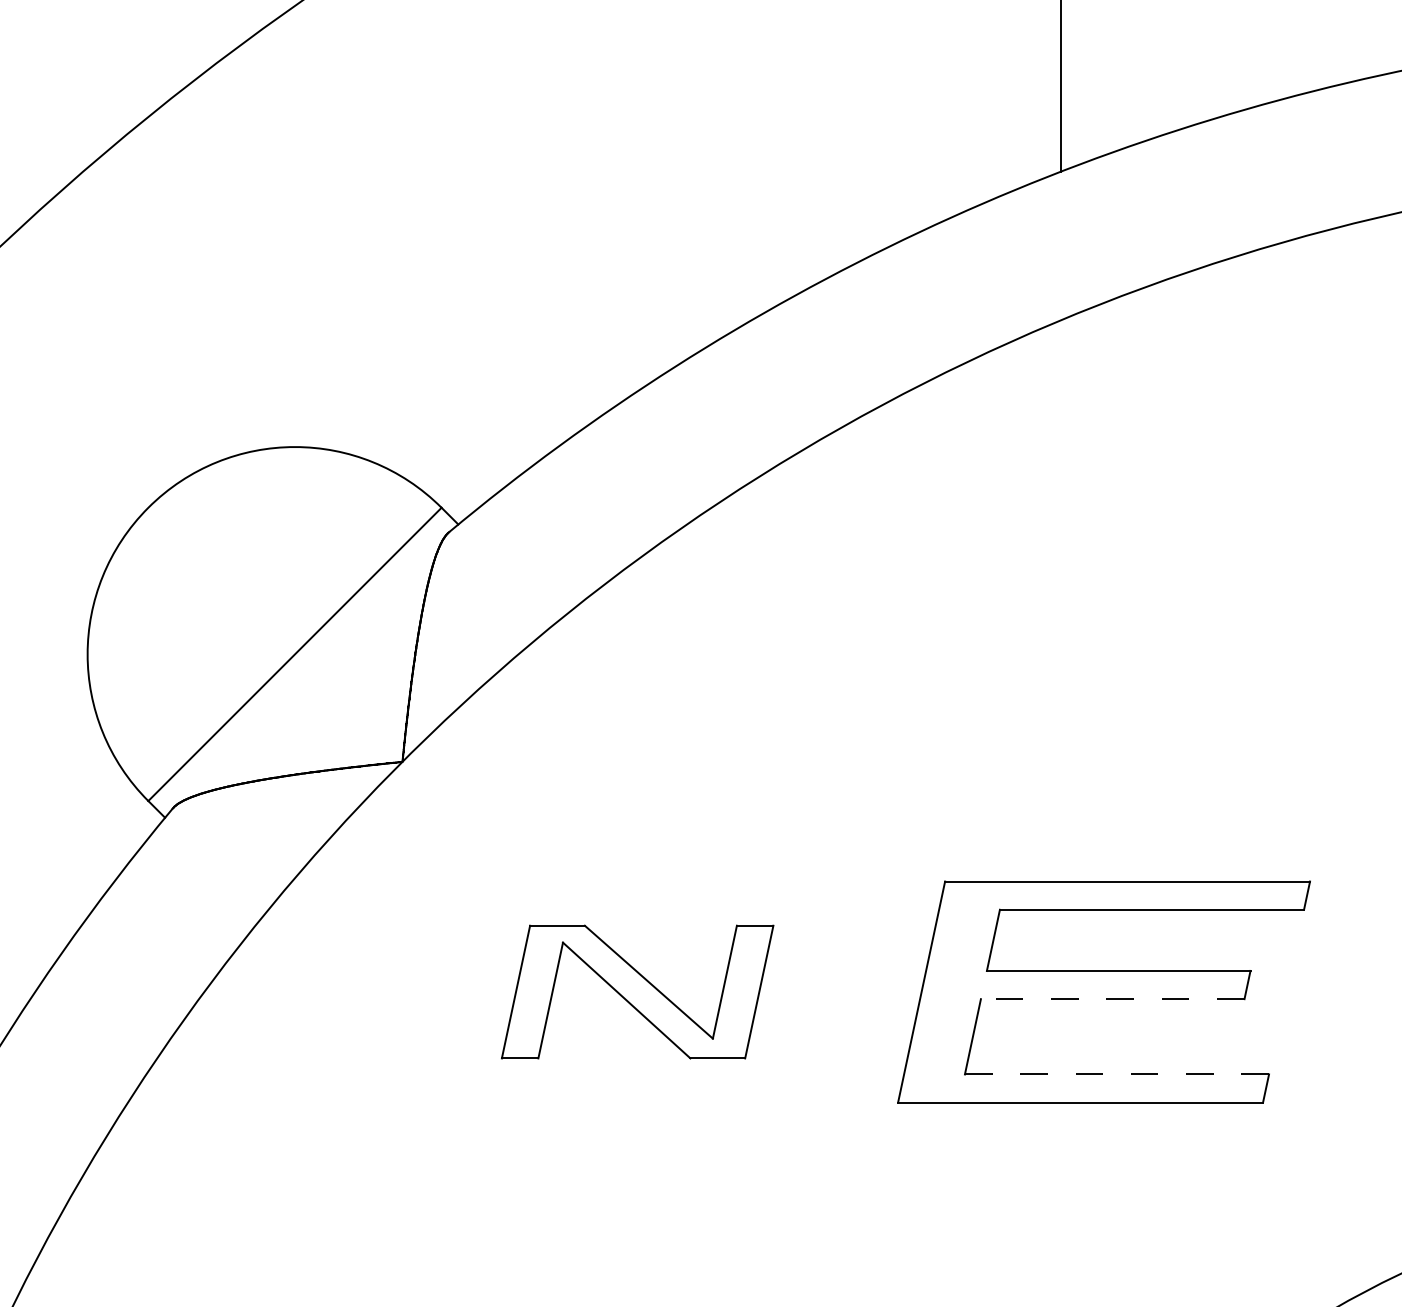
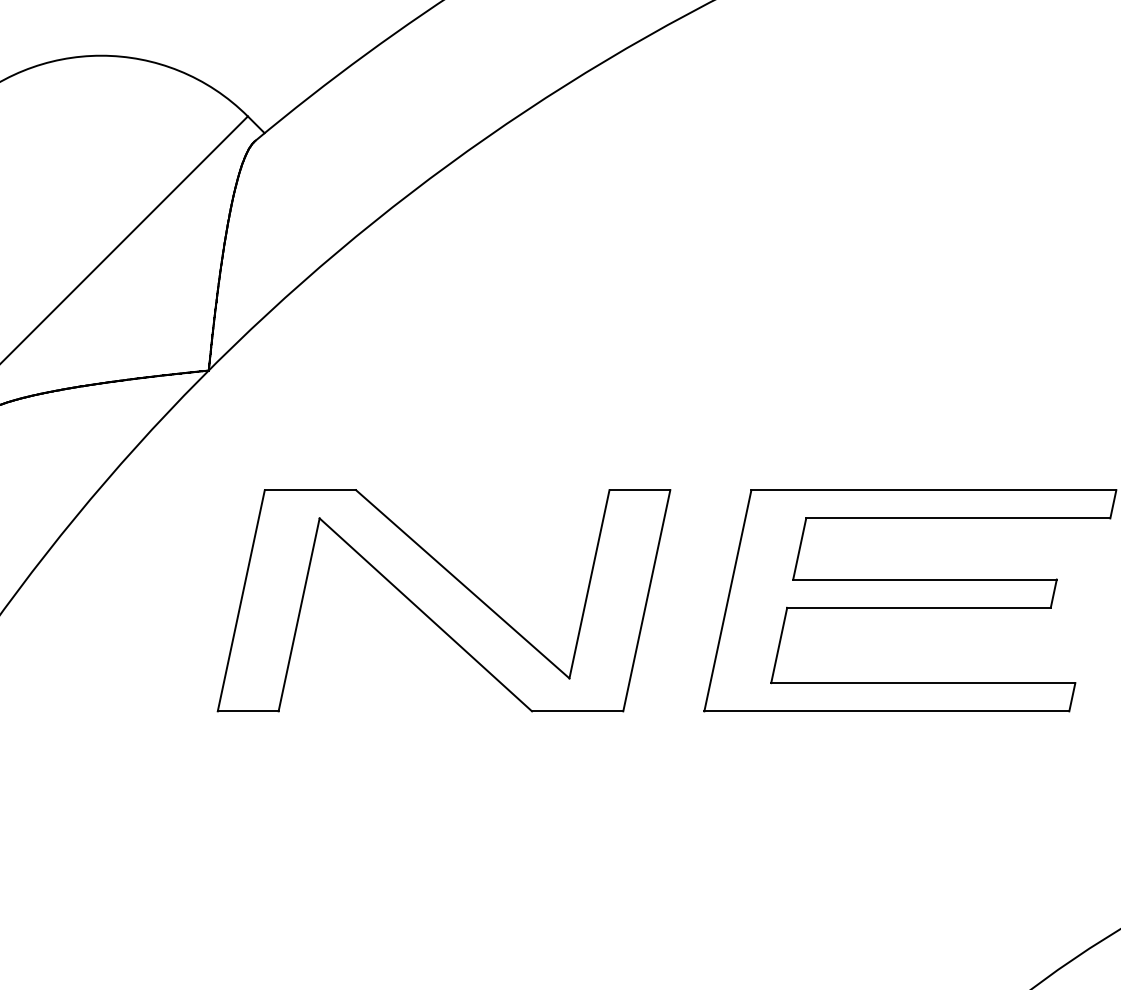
part: (637, 991) -> (443, 600), size x1.67
line: (1112, 999) -> (918, 608), dashed -> solid
line: (1117, 1074) -> (923, 683), dashed -> solid

